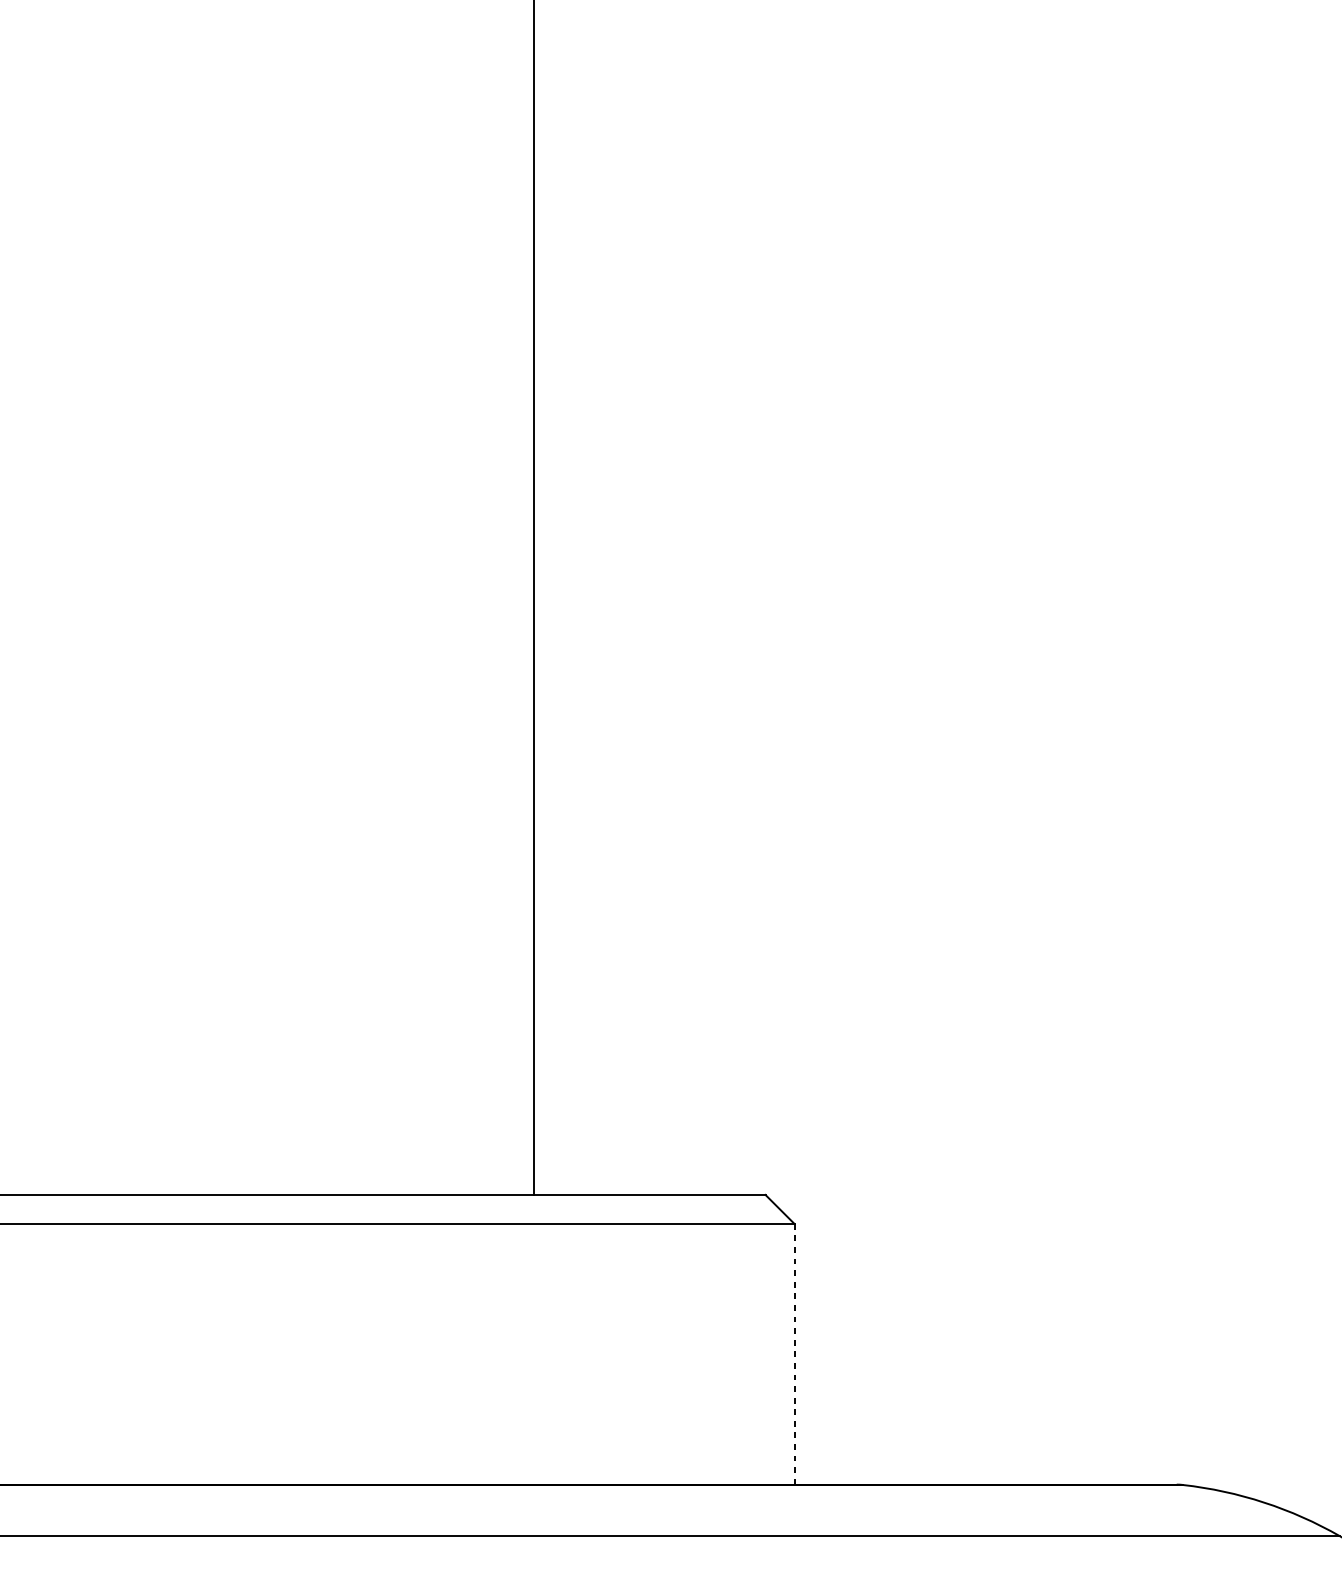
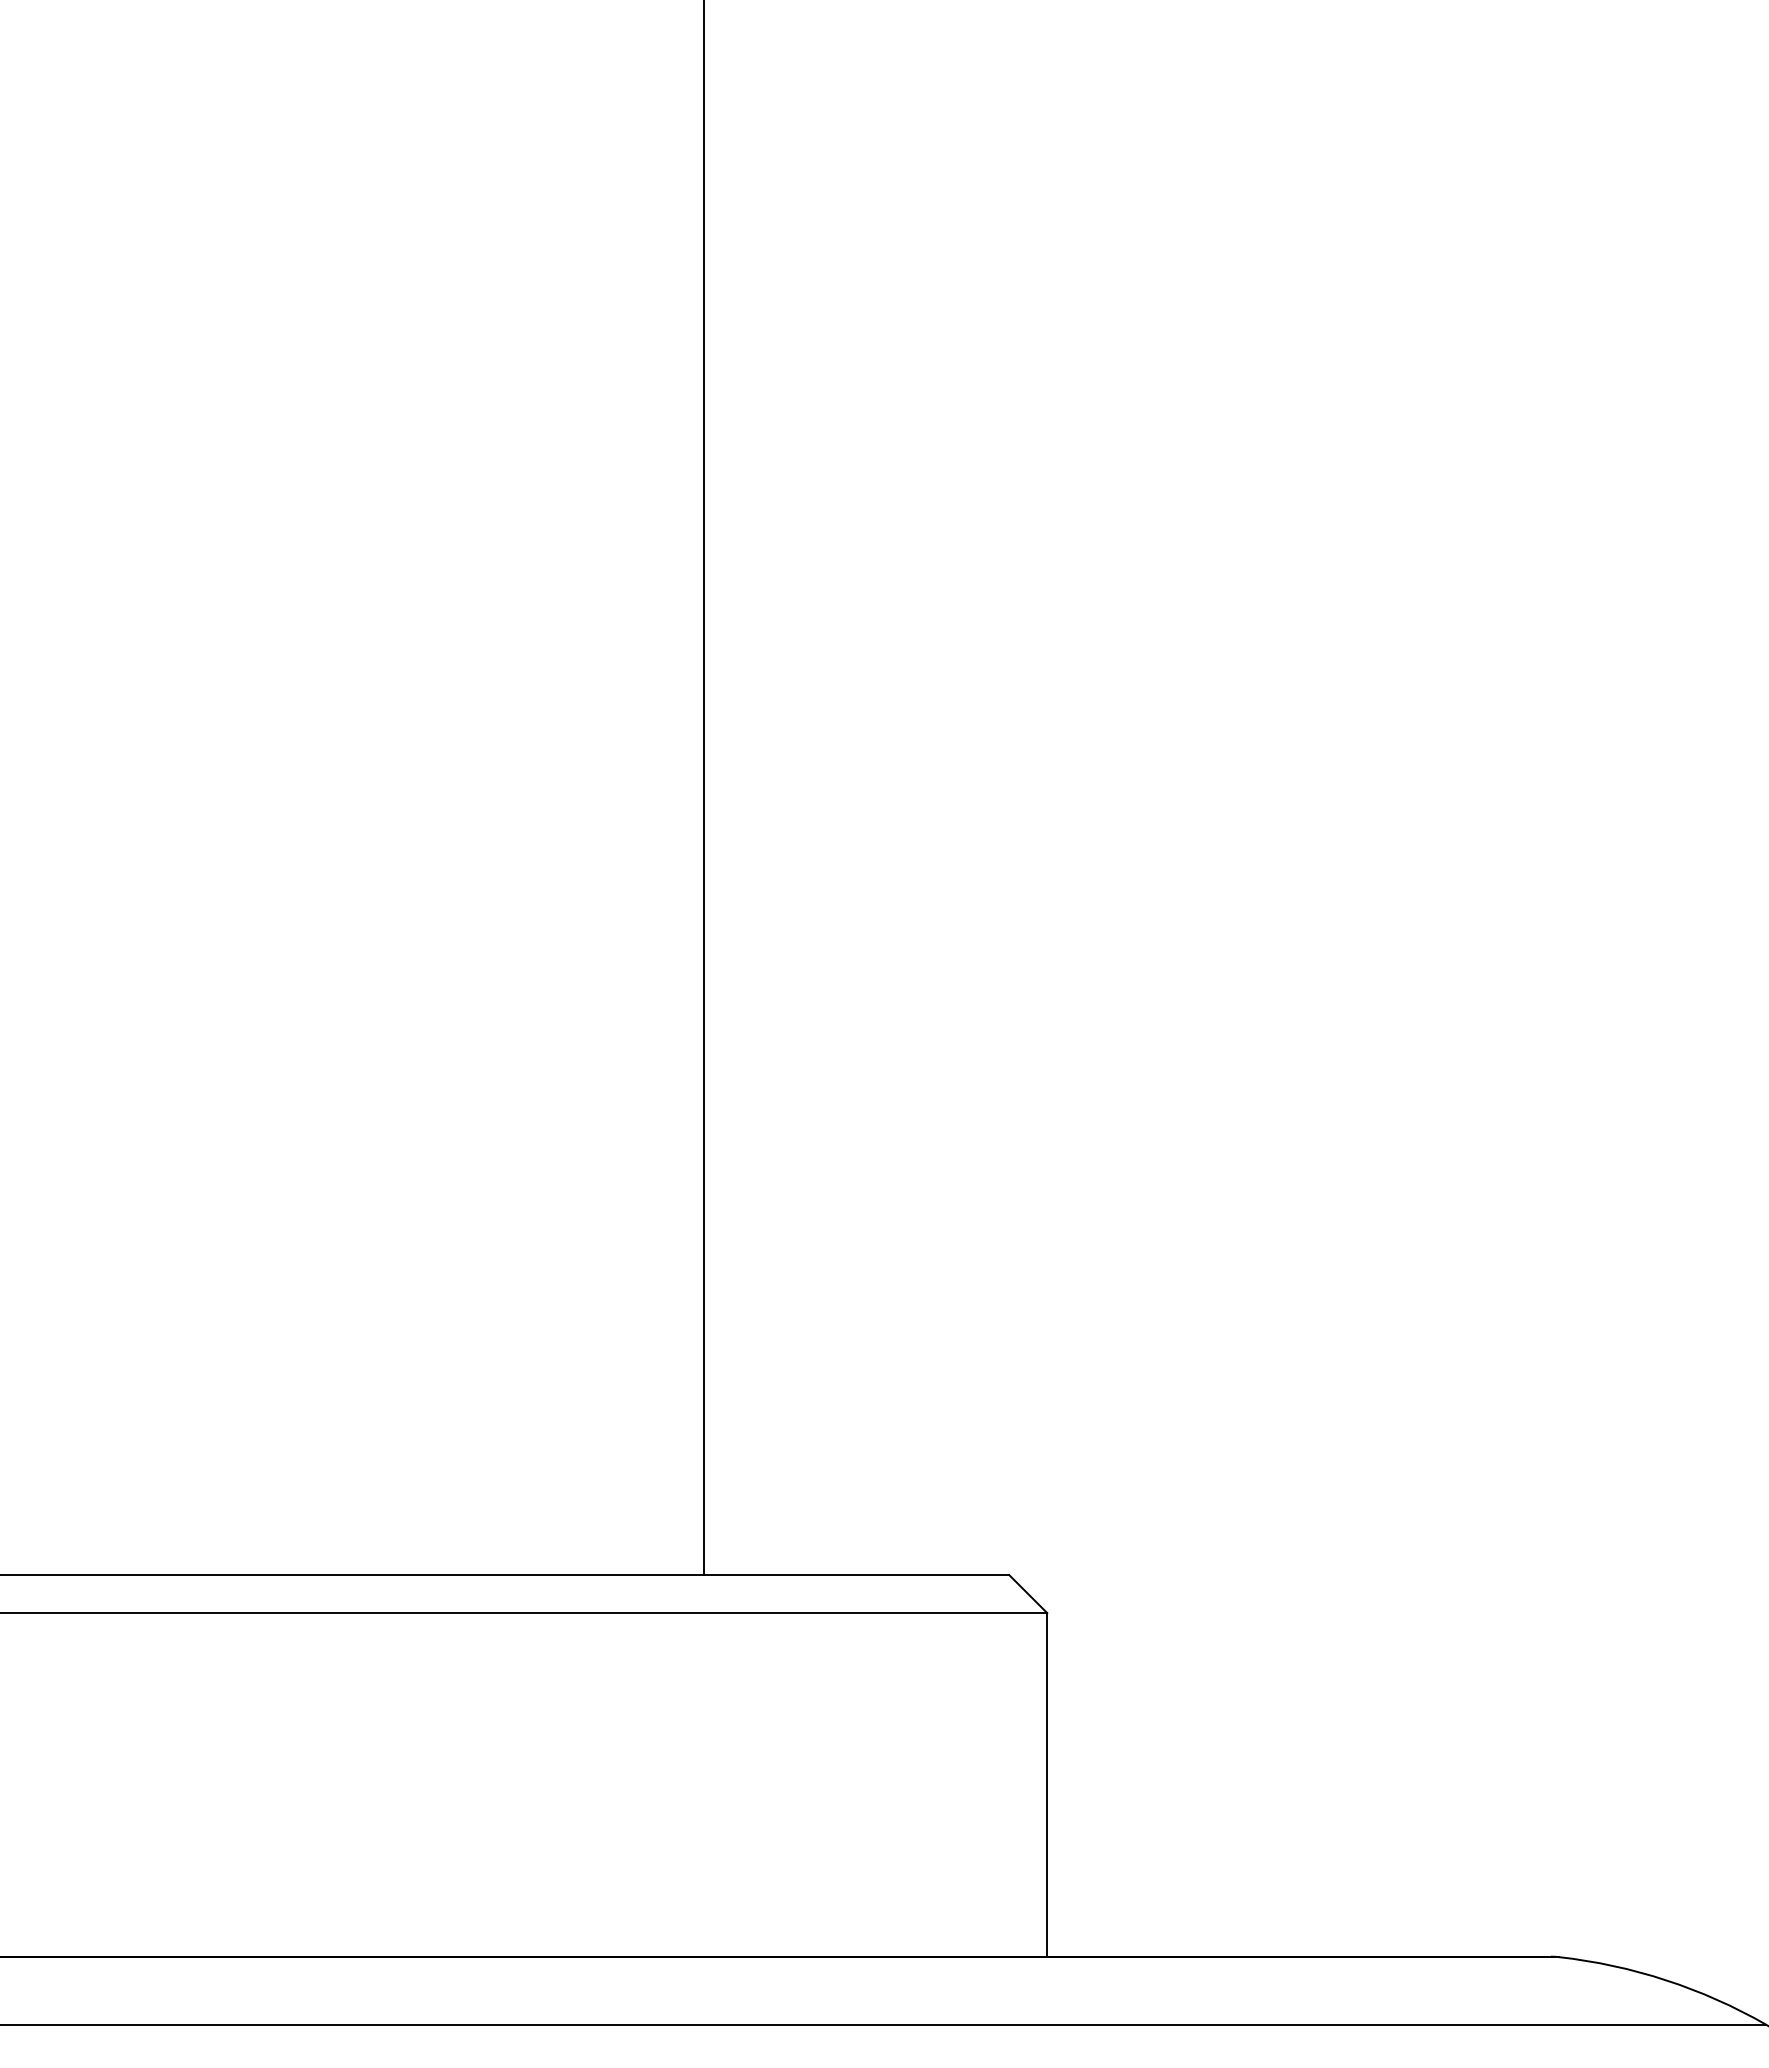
line: (794, 1353) -> (1047, 1784), dashed -> solid

